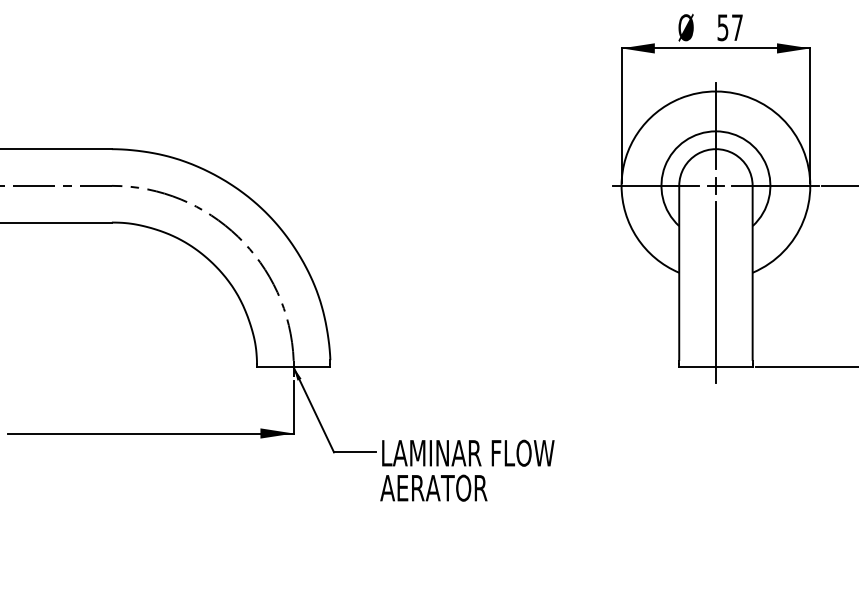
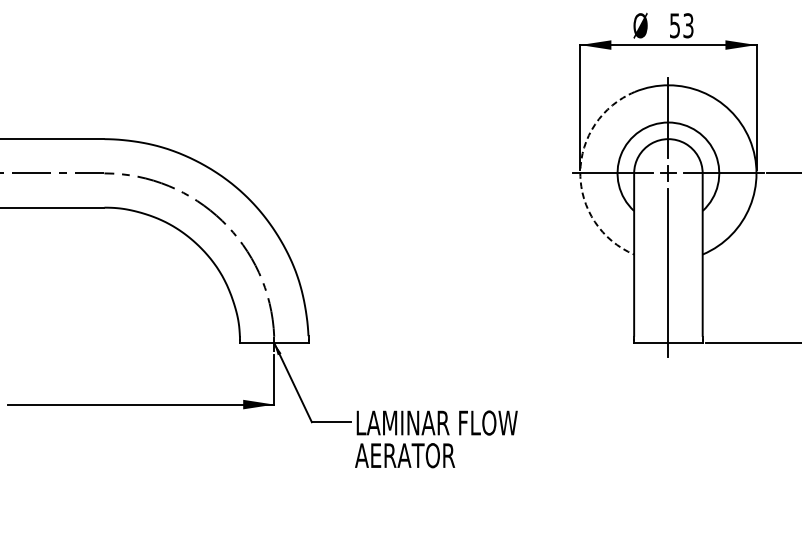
text: (737, 27) -> (688, 25), 57 -> 53
arc: (621, 185) -> (580, 173), solid -> dashed

